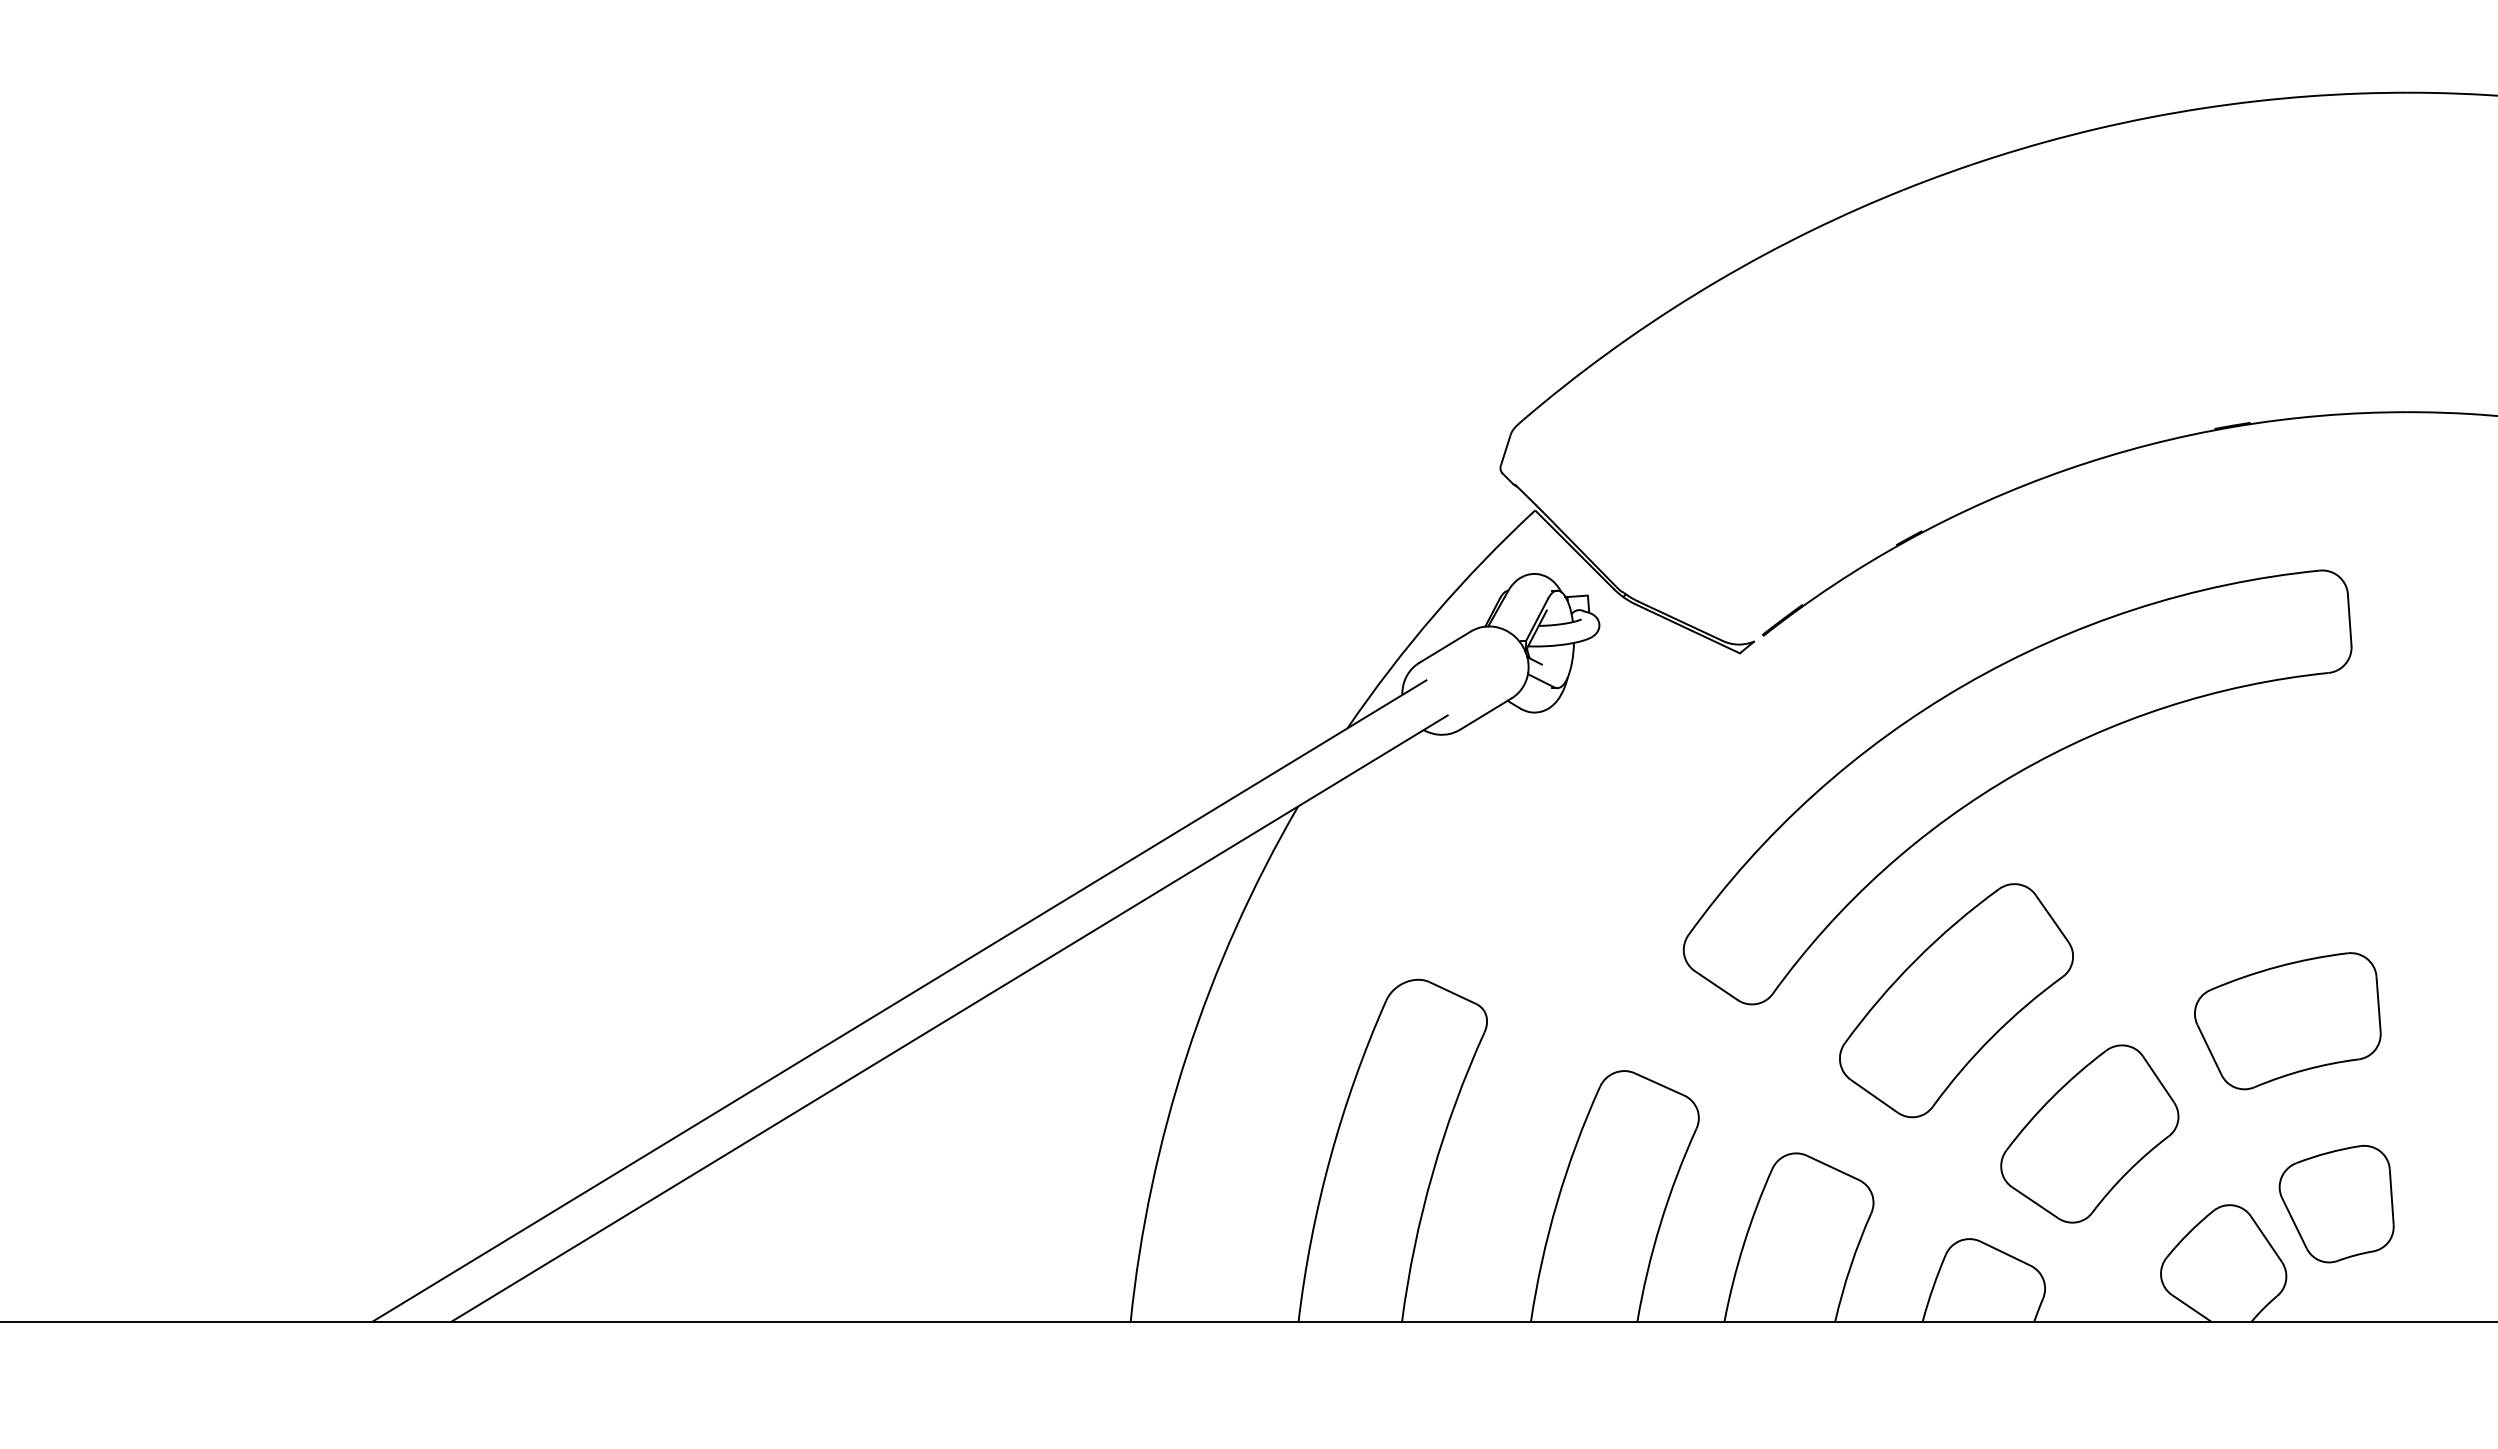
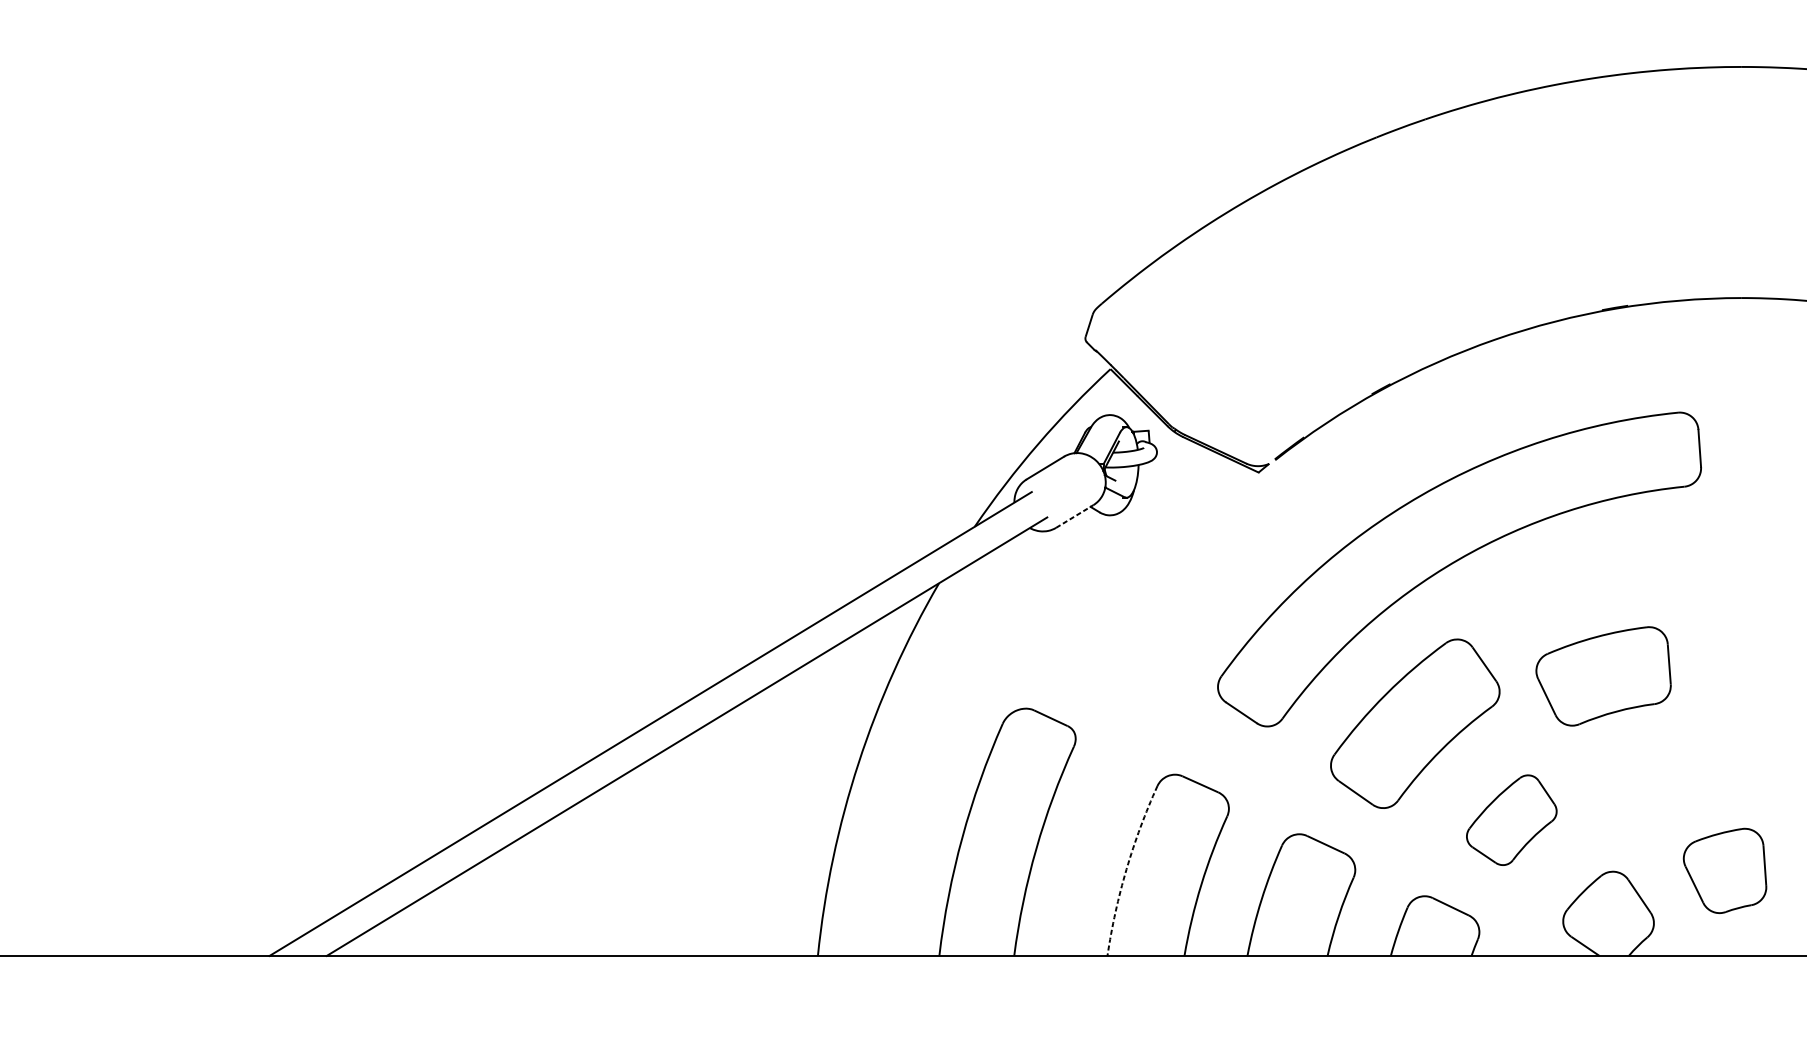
line: (1486, 713) -> (1075, 516), solid -> dashed
part: (2287, 1021) -> (1603, 676), moved
part: (2089, 1133) -> (1511, 819), size x0.7
arc: (1557, 1201) -> (1126, 869), solid -> dashed
part: (2336, 1203) -> (1724, 870), moved

